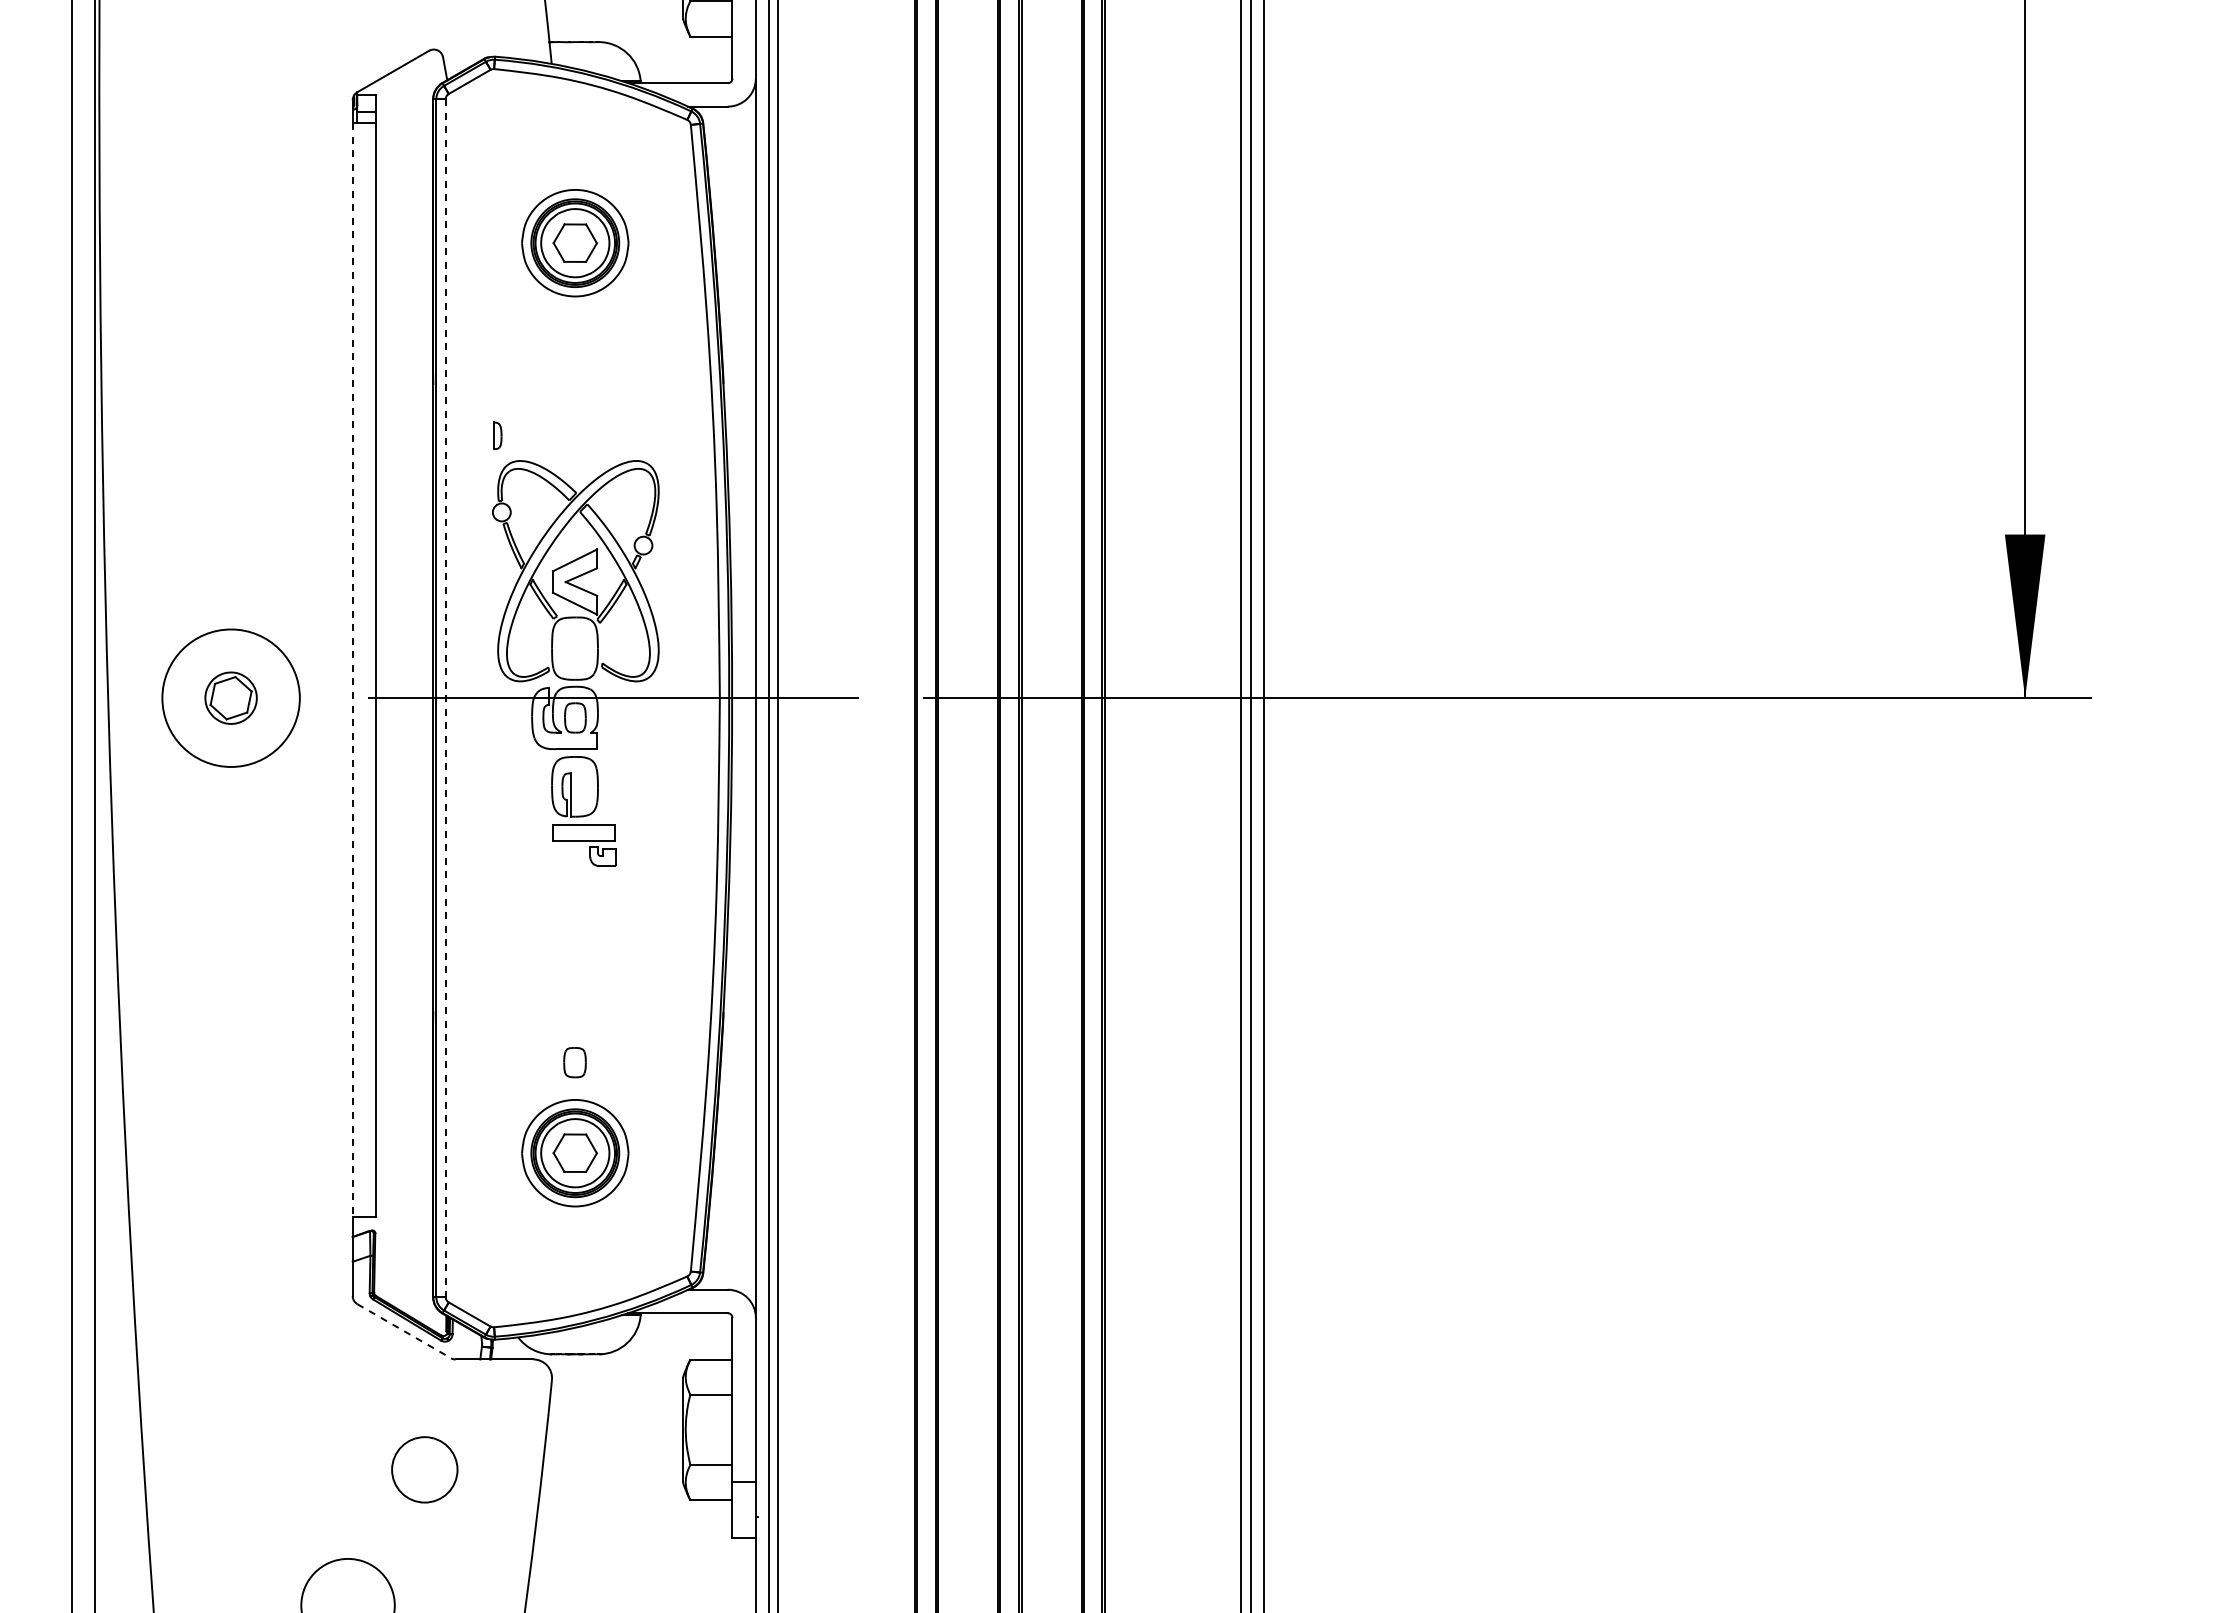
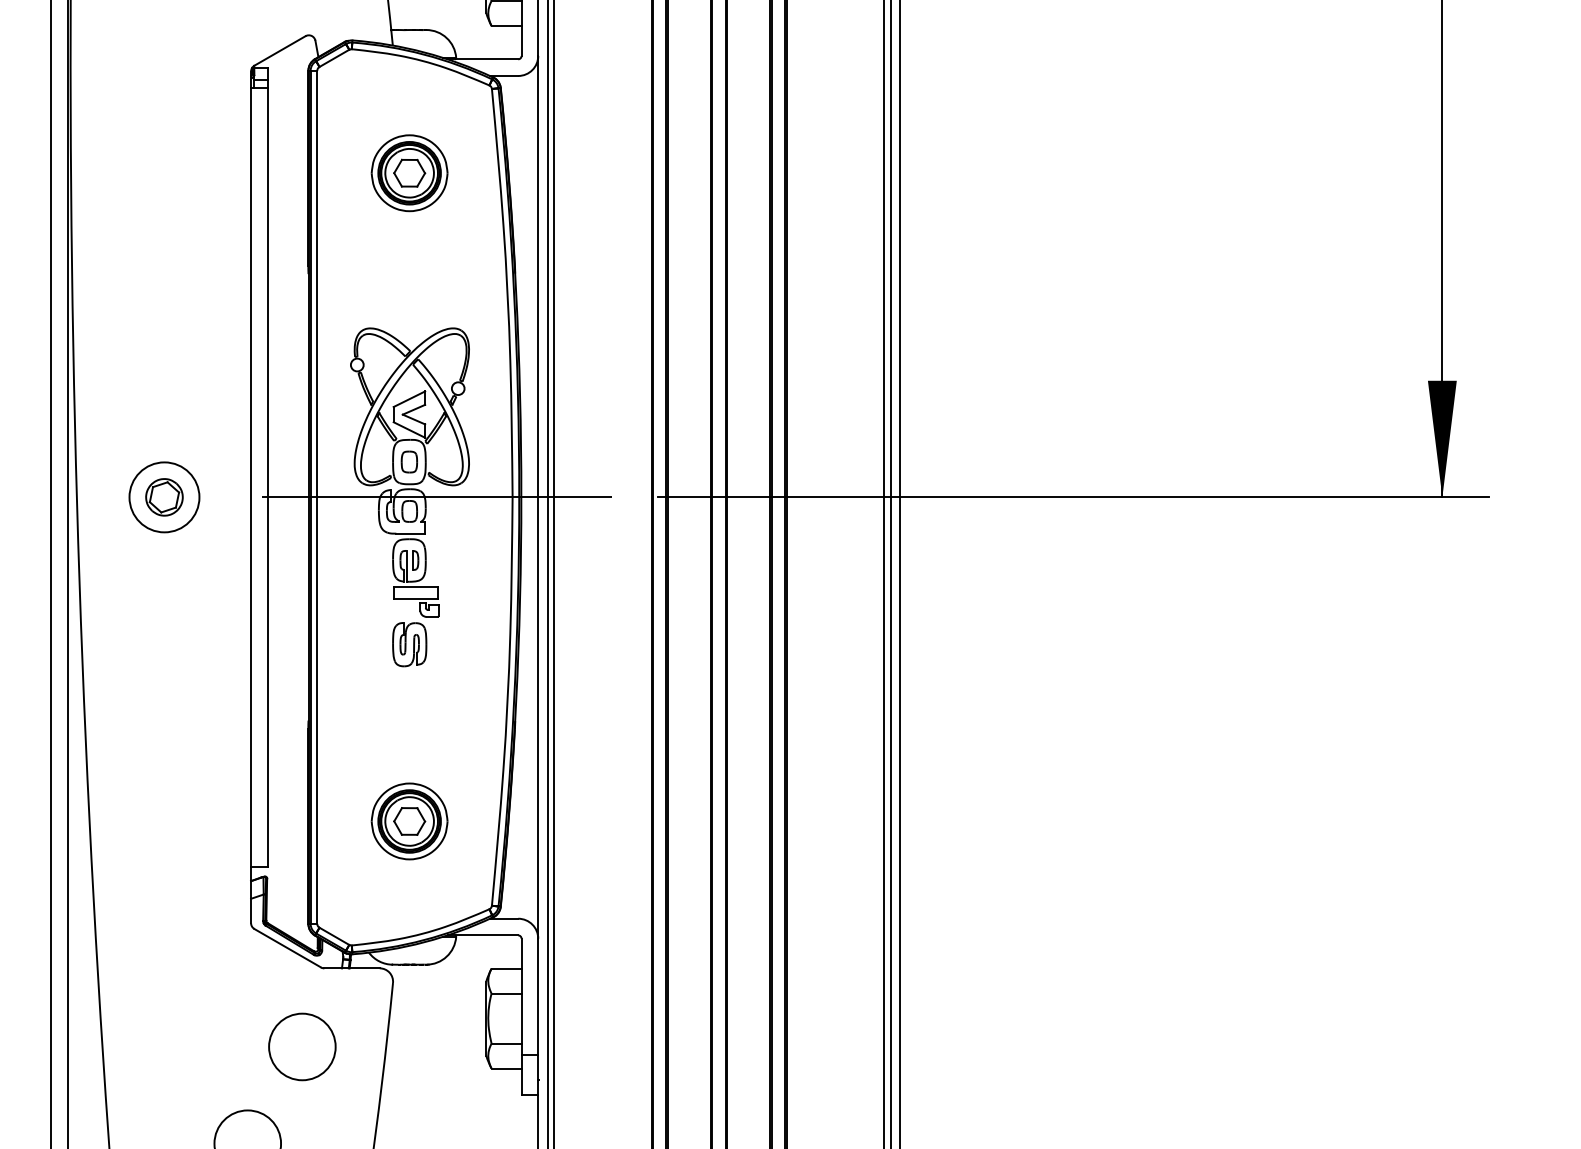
part: (497, 435) -> (415, 560), moved
line: (352, 670) -> (250, 477), dashed -> solid
circle: (231, 698) -> (164, 497), size x0.71
line: (445, 698) -> (317, 497), dashed -> solid
part: (575, 904) -> (409, 644), added
part: (574, 1062) -> (409, 461), moved
line: (404, 1331) -> (287, 948), dashed -> solid
circle: (424, 1469) -> (302, 1046), size x1.43

